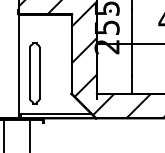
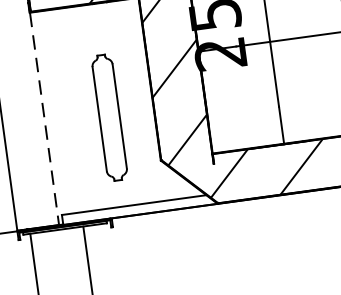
line: (18, 66) -> (44, 119), solid -> dashed
part: (34, 73) -> (109, 118), moved

